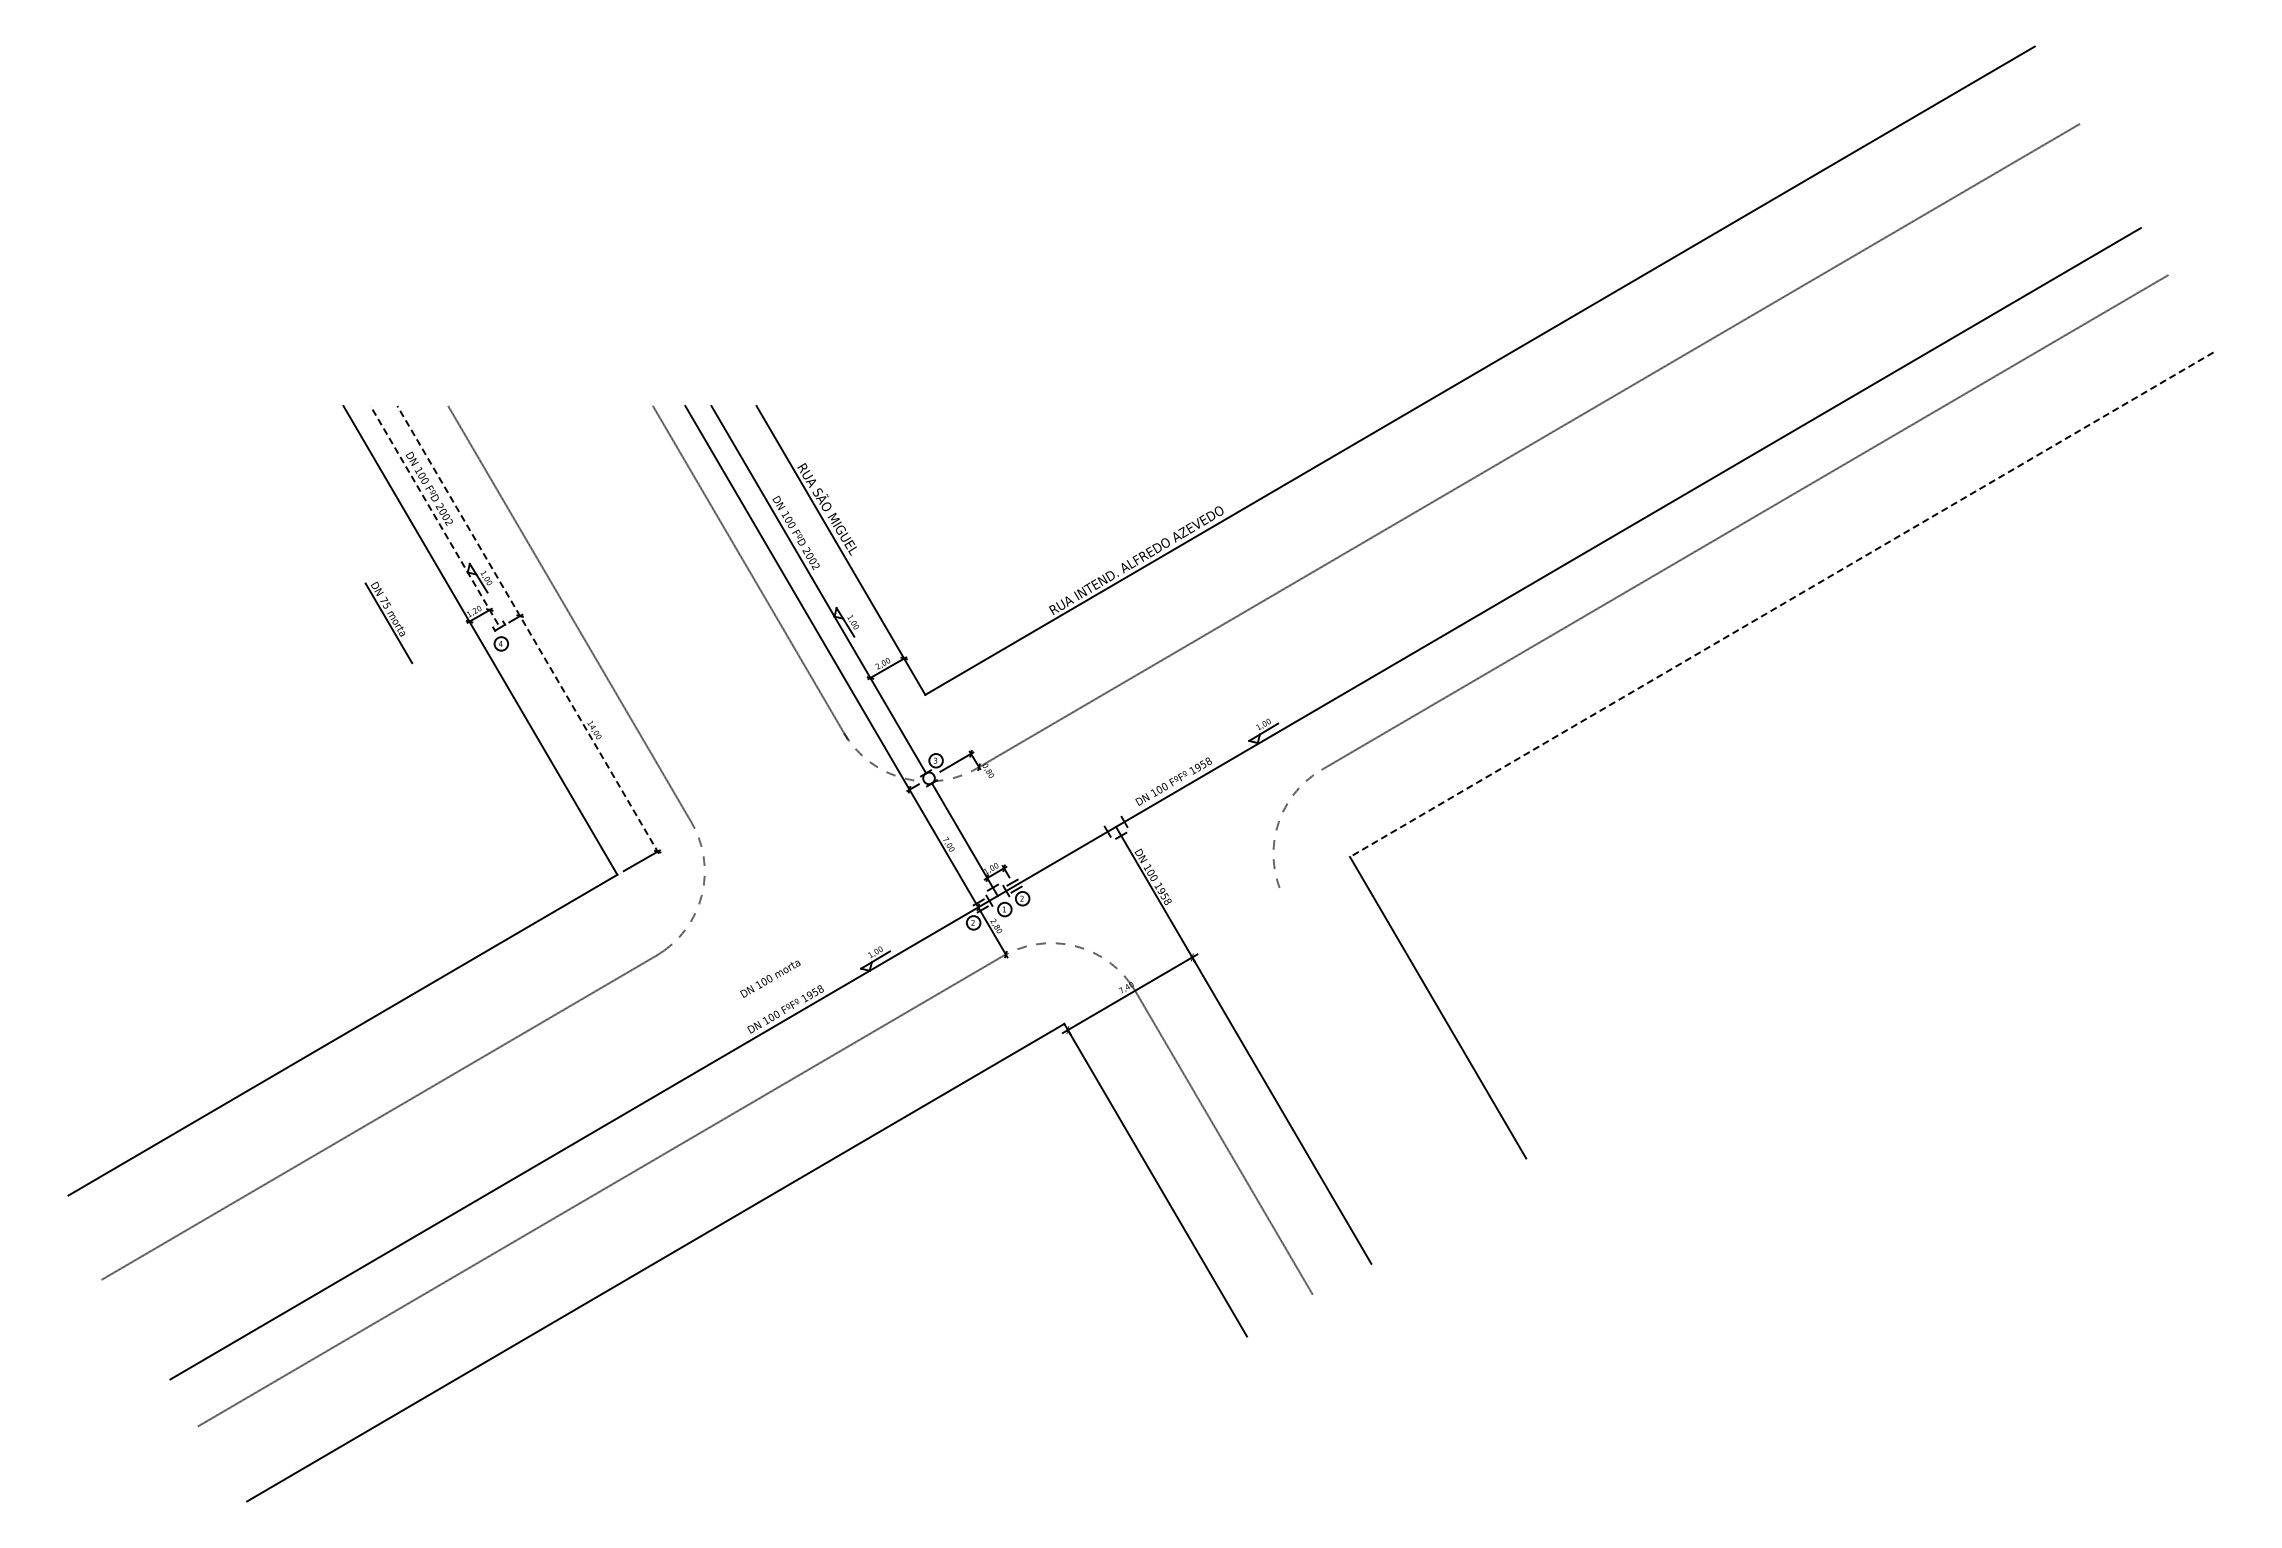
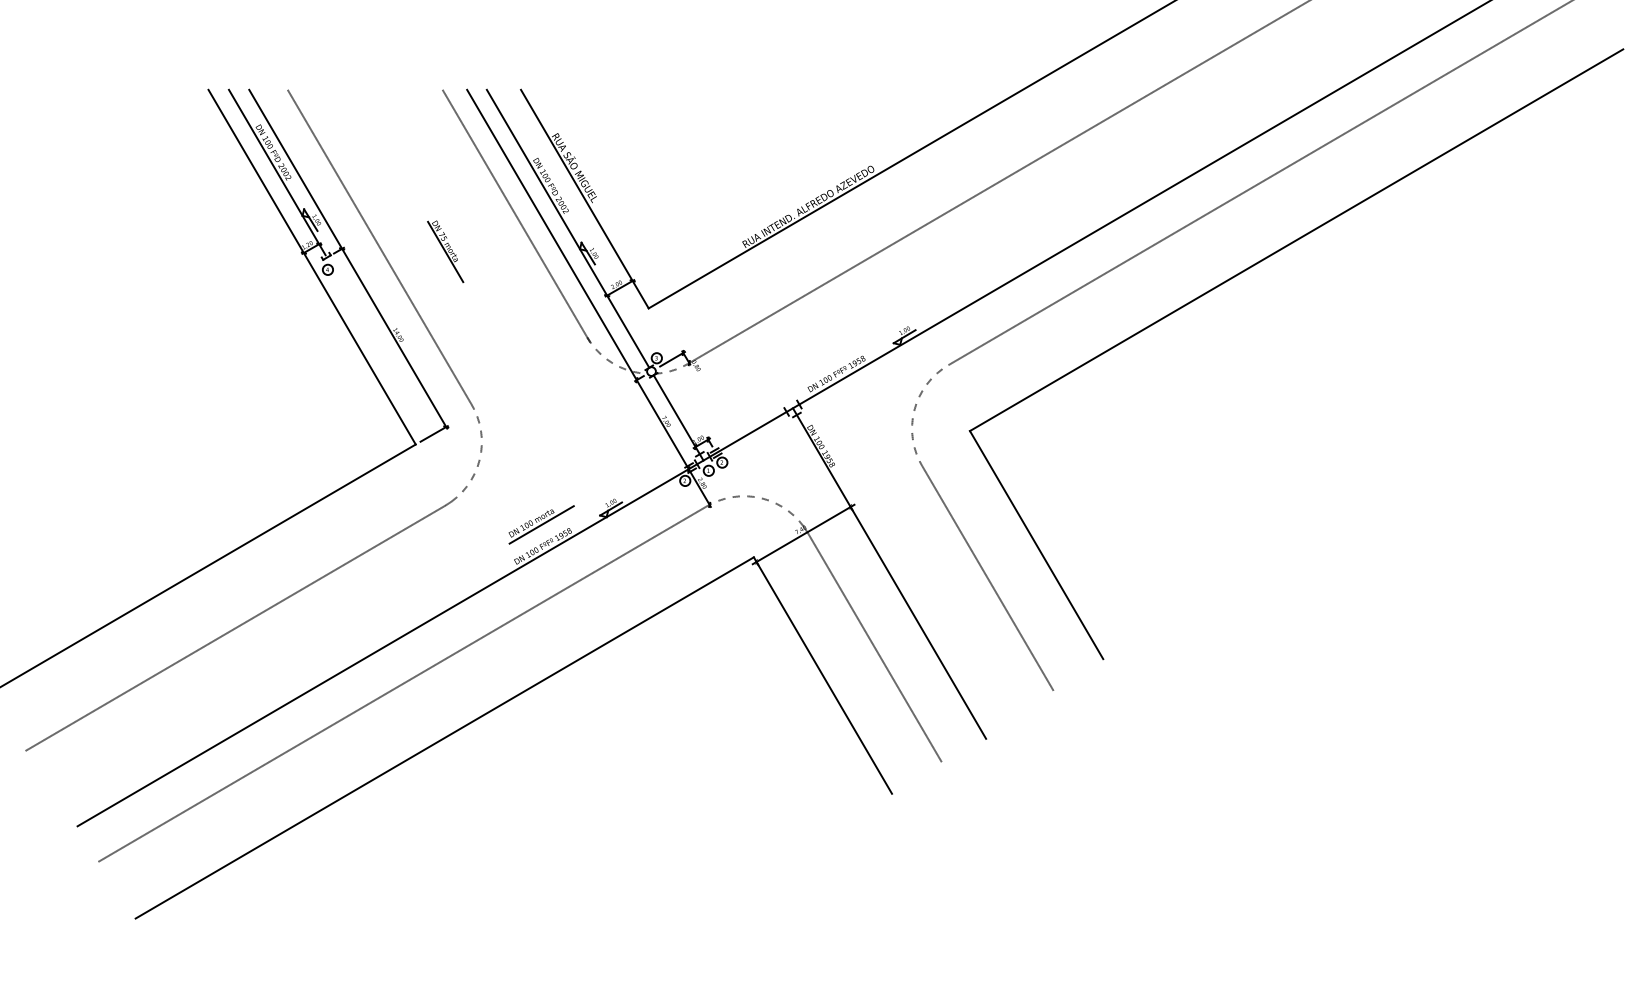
line: (434, 515) -> (277, 172), dashed -> solid
line: (1781, 604) -> (1296, 240), dashed -> solid
part: (388, 622) -> (445, 251), moved
line: (527, 629) -> (347, 258), dashed -> solid
line: (783, 980) -> (541, 524), added
line: (1371, 1048) -> (986, 575), added

